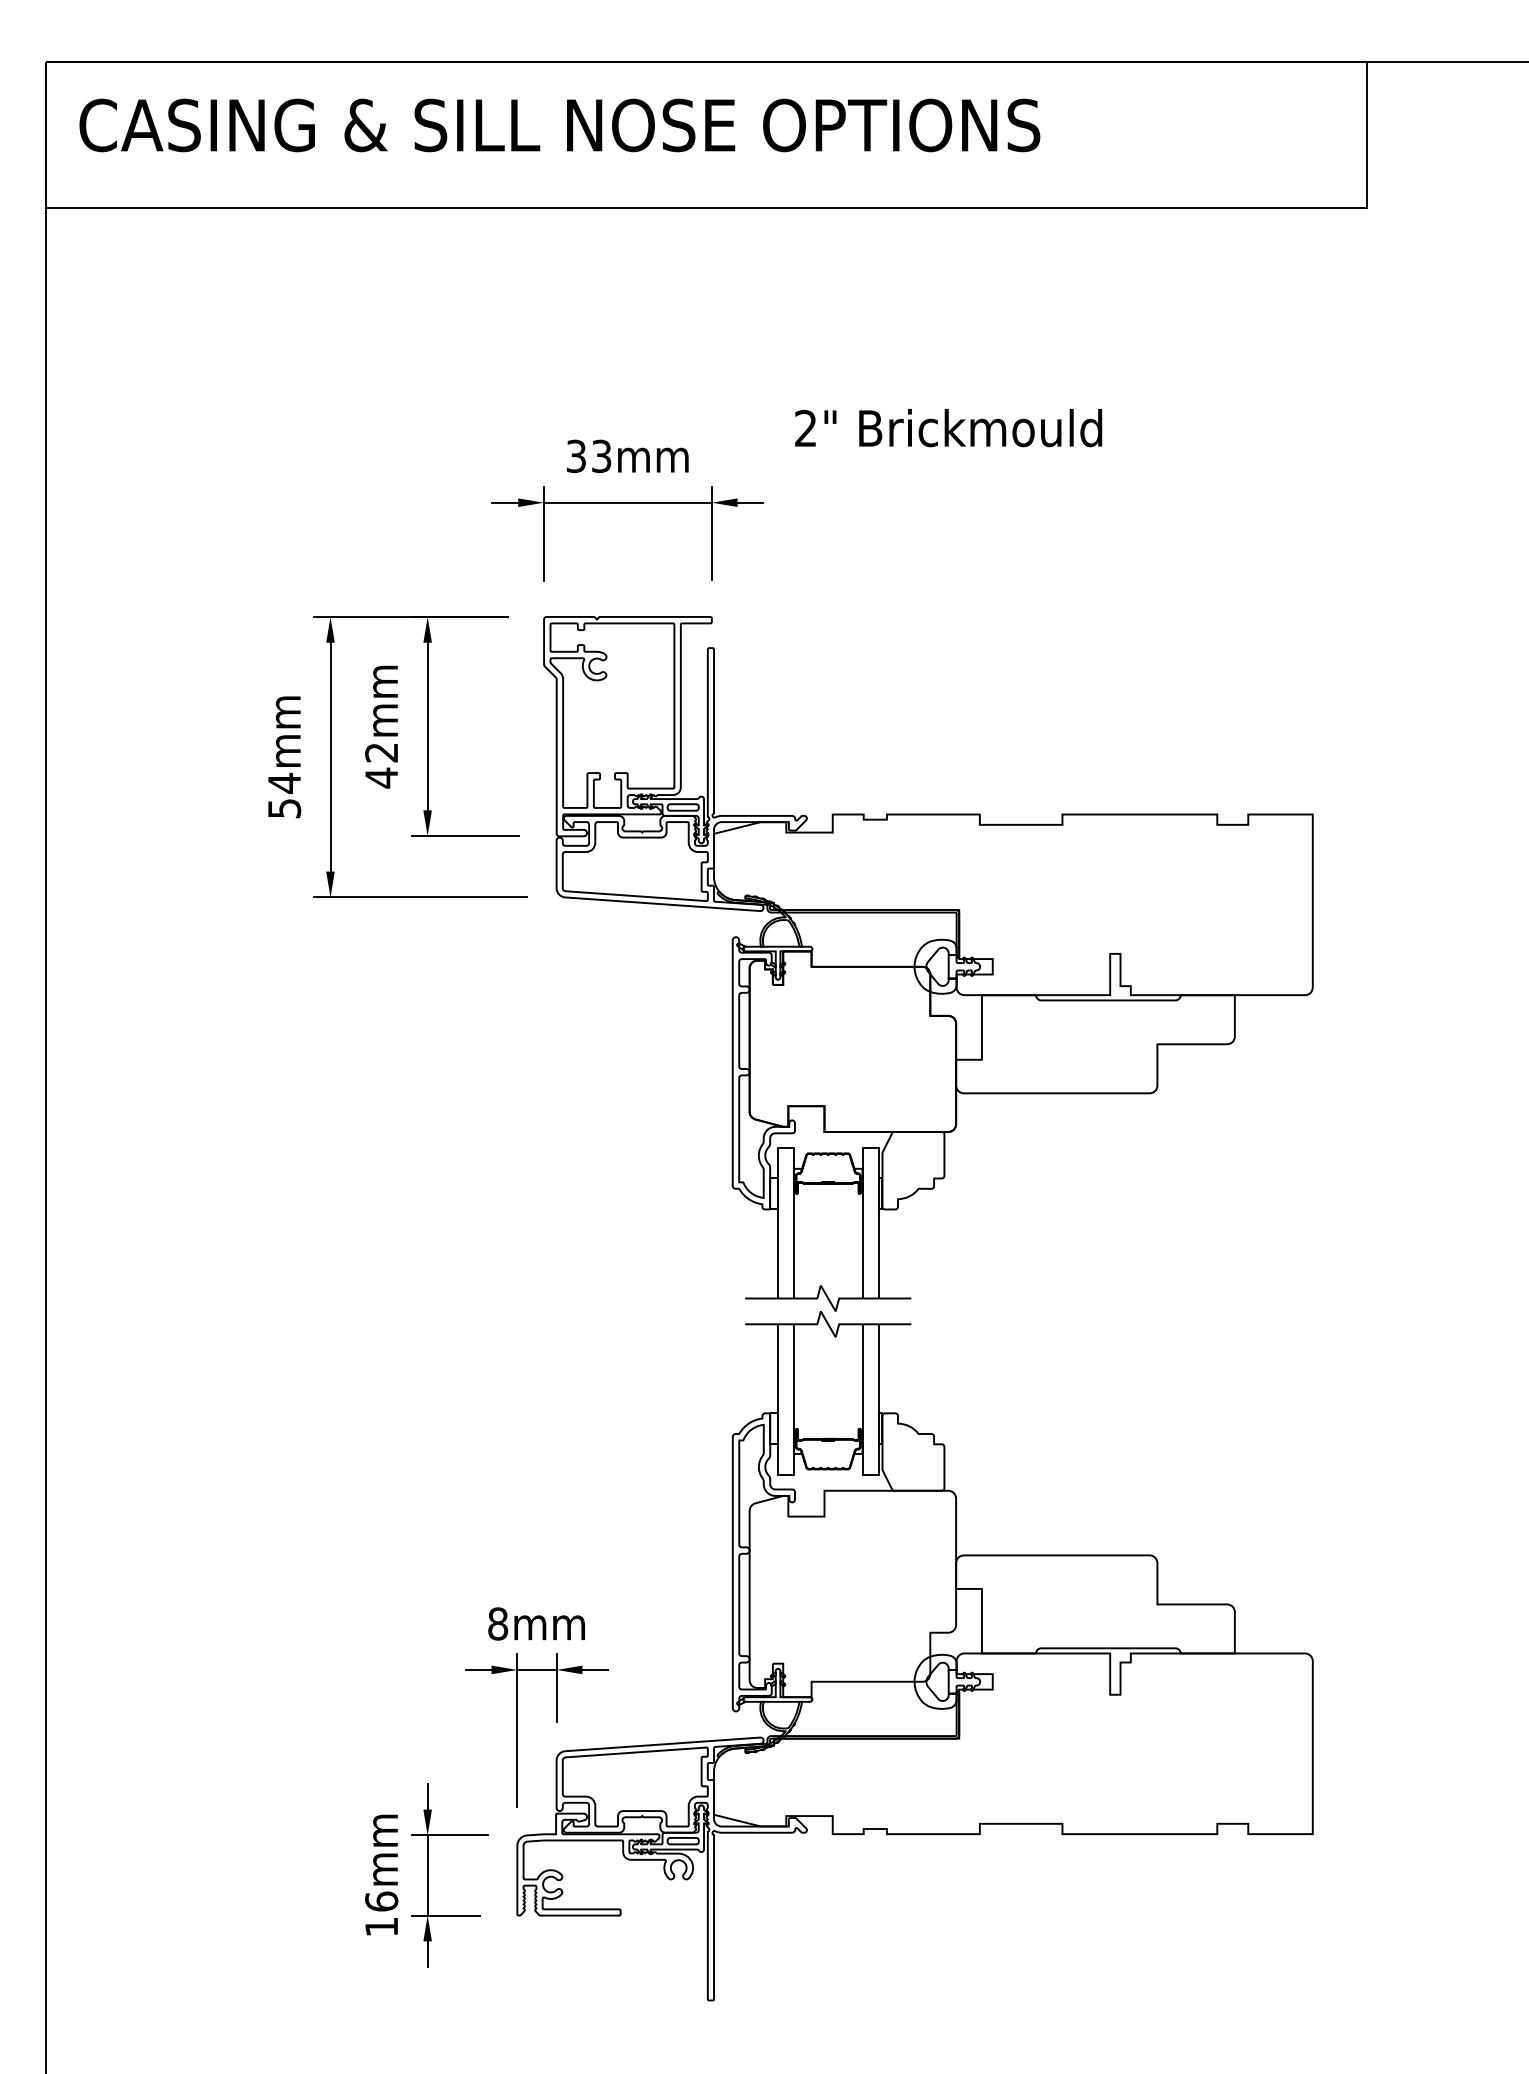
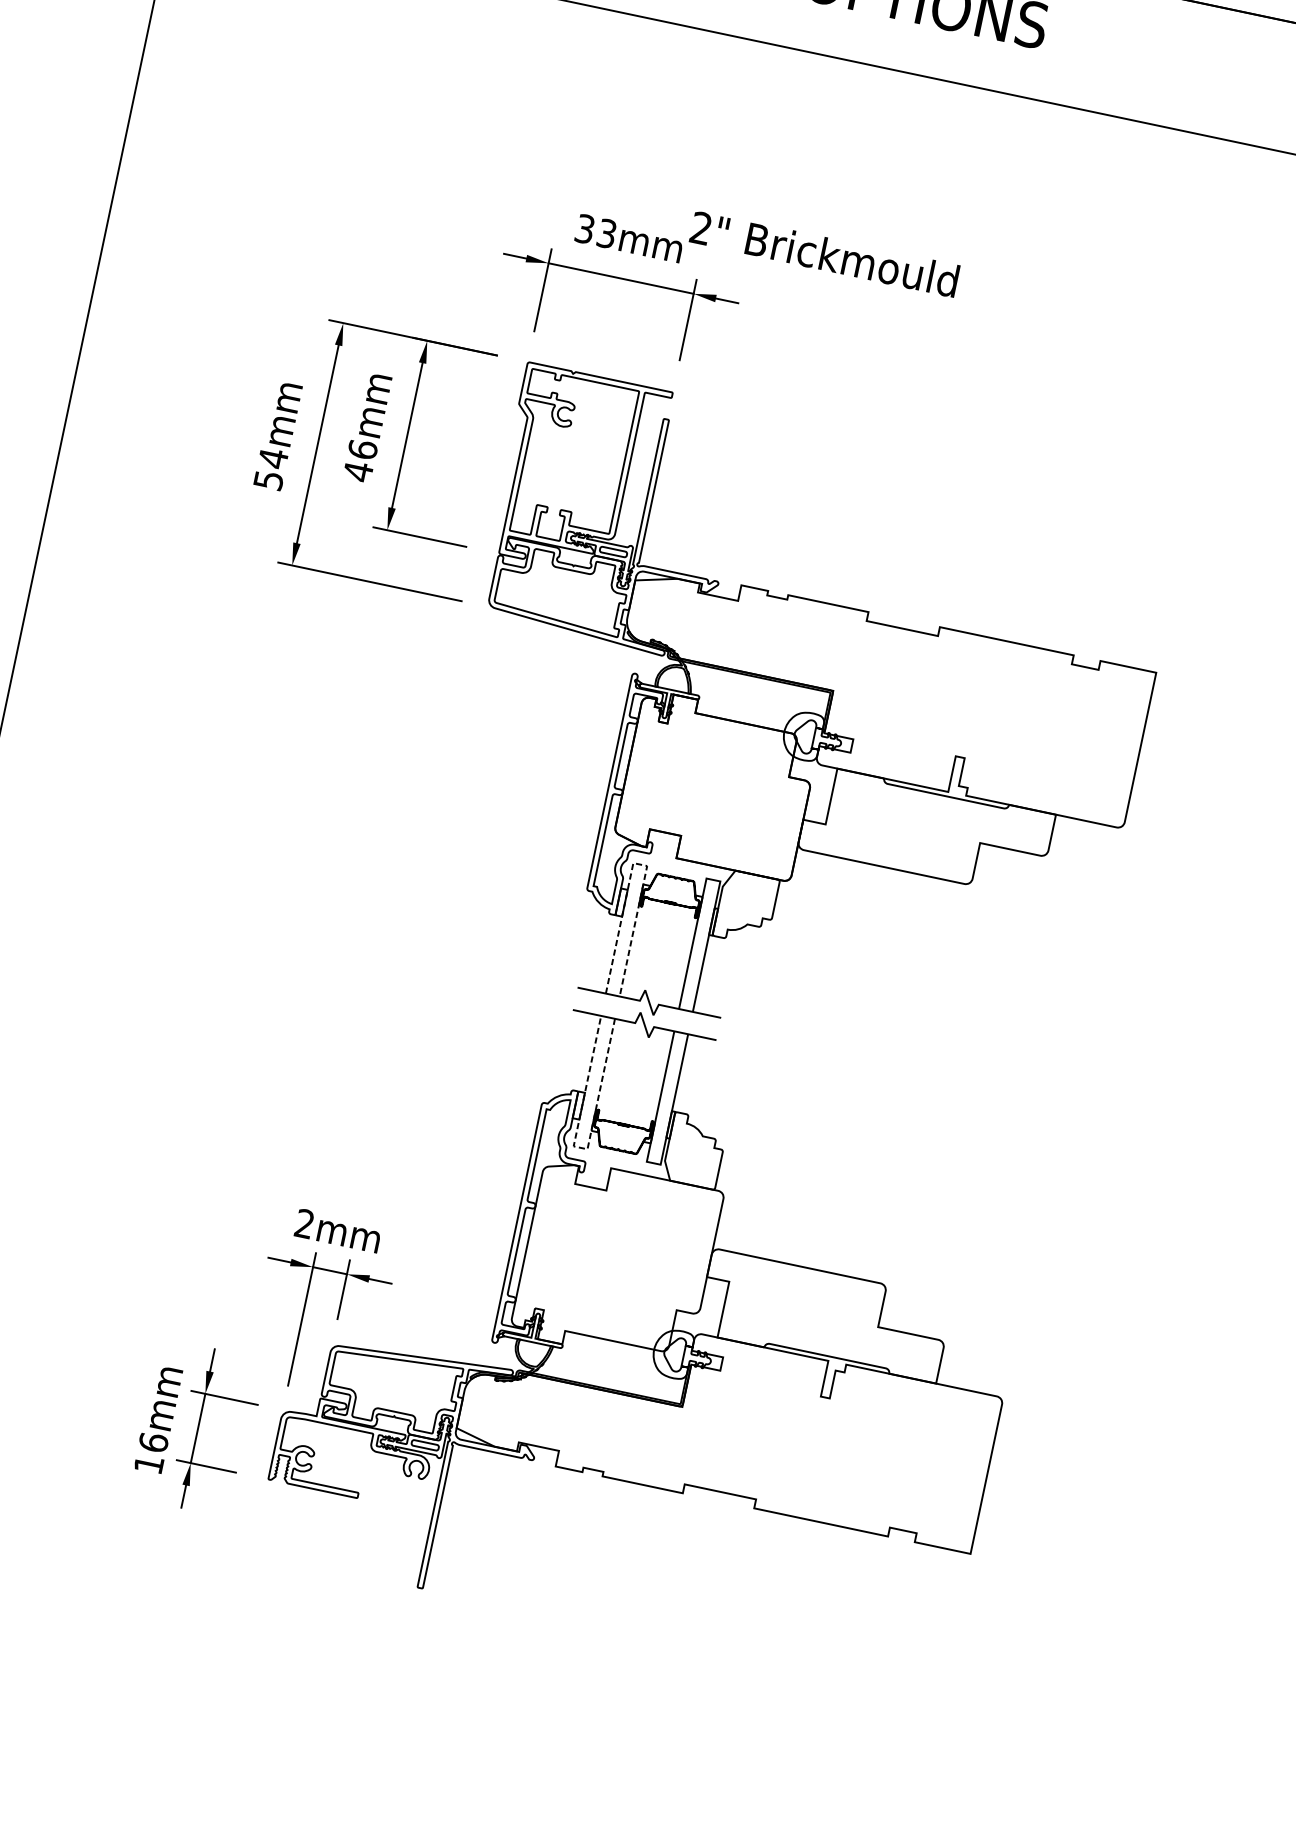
text: (948, 428) -> (824, 254), moved
text: (381, 752) -> (362, 449), 42mm -> 46mm
line: (786, 1147) -> (640, 864), solid -> dashed
line: (785, 1475) -> (580, 1147), solid -> dashed
text: (498, 1623) -> (305, 1223), 8mm -> 2mm

